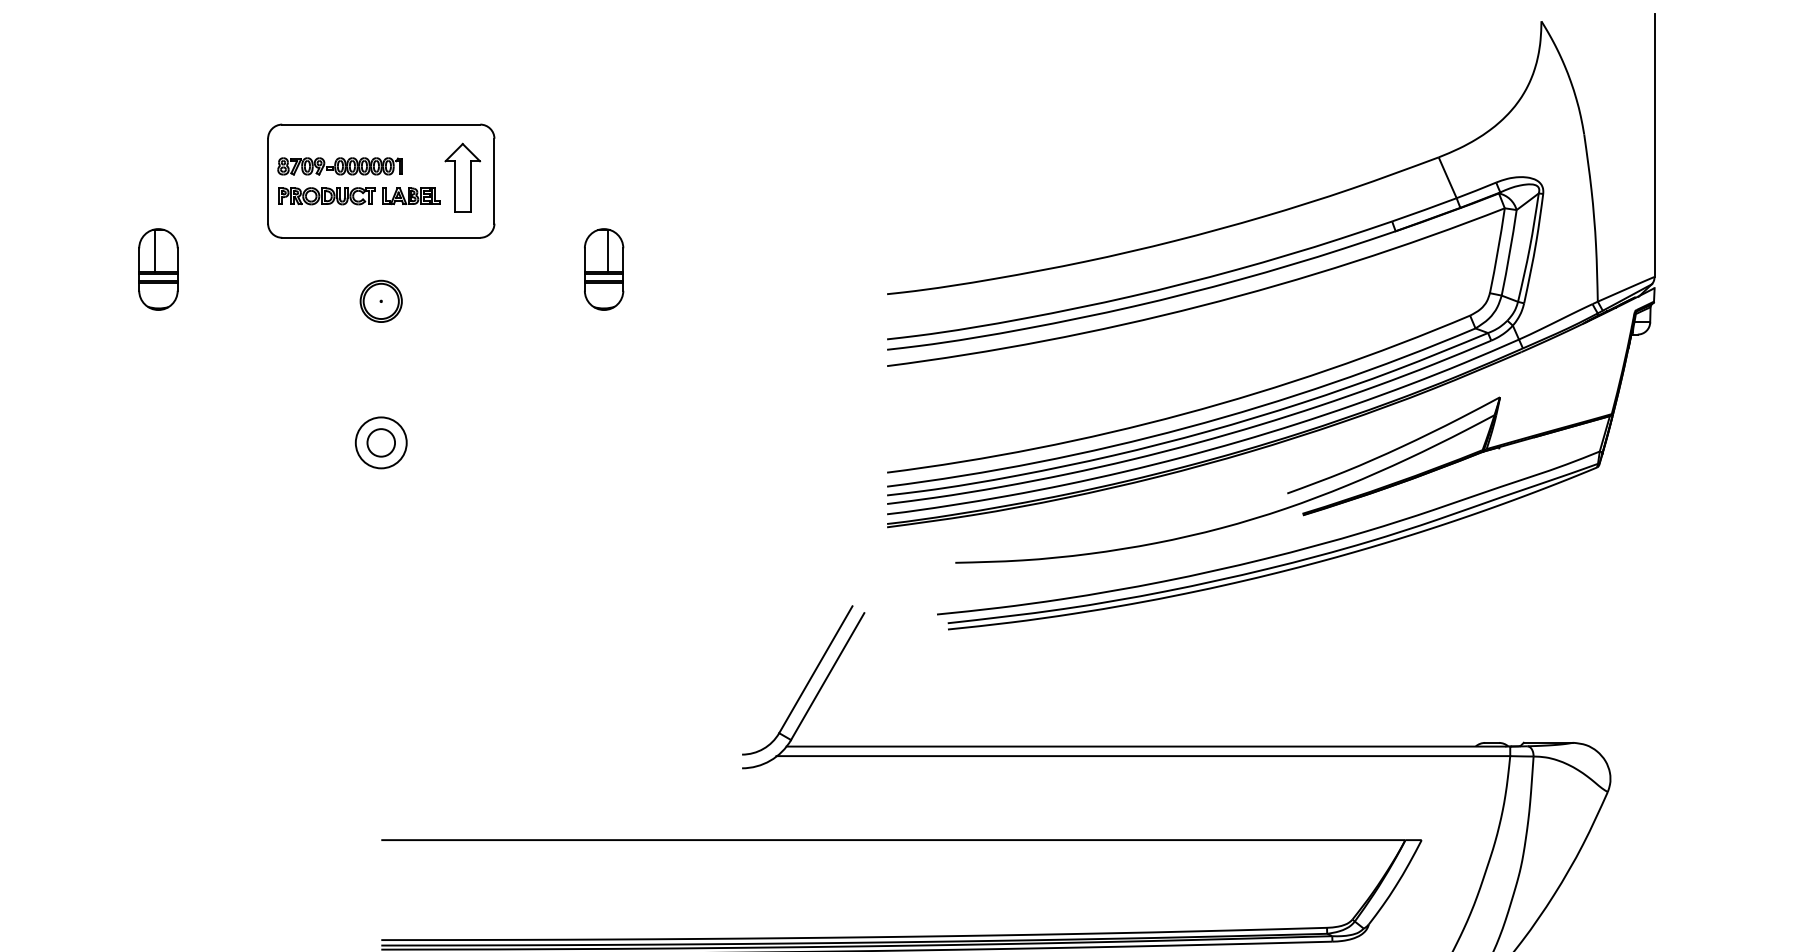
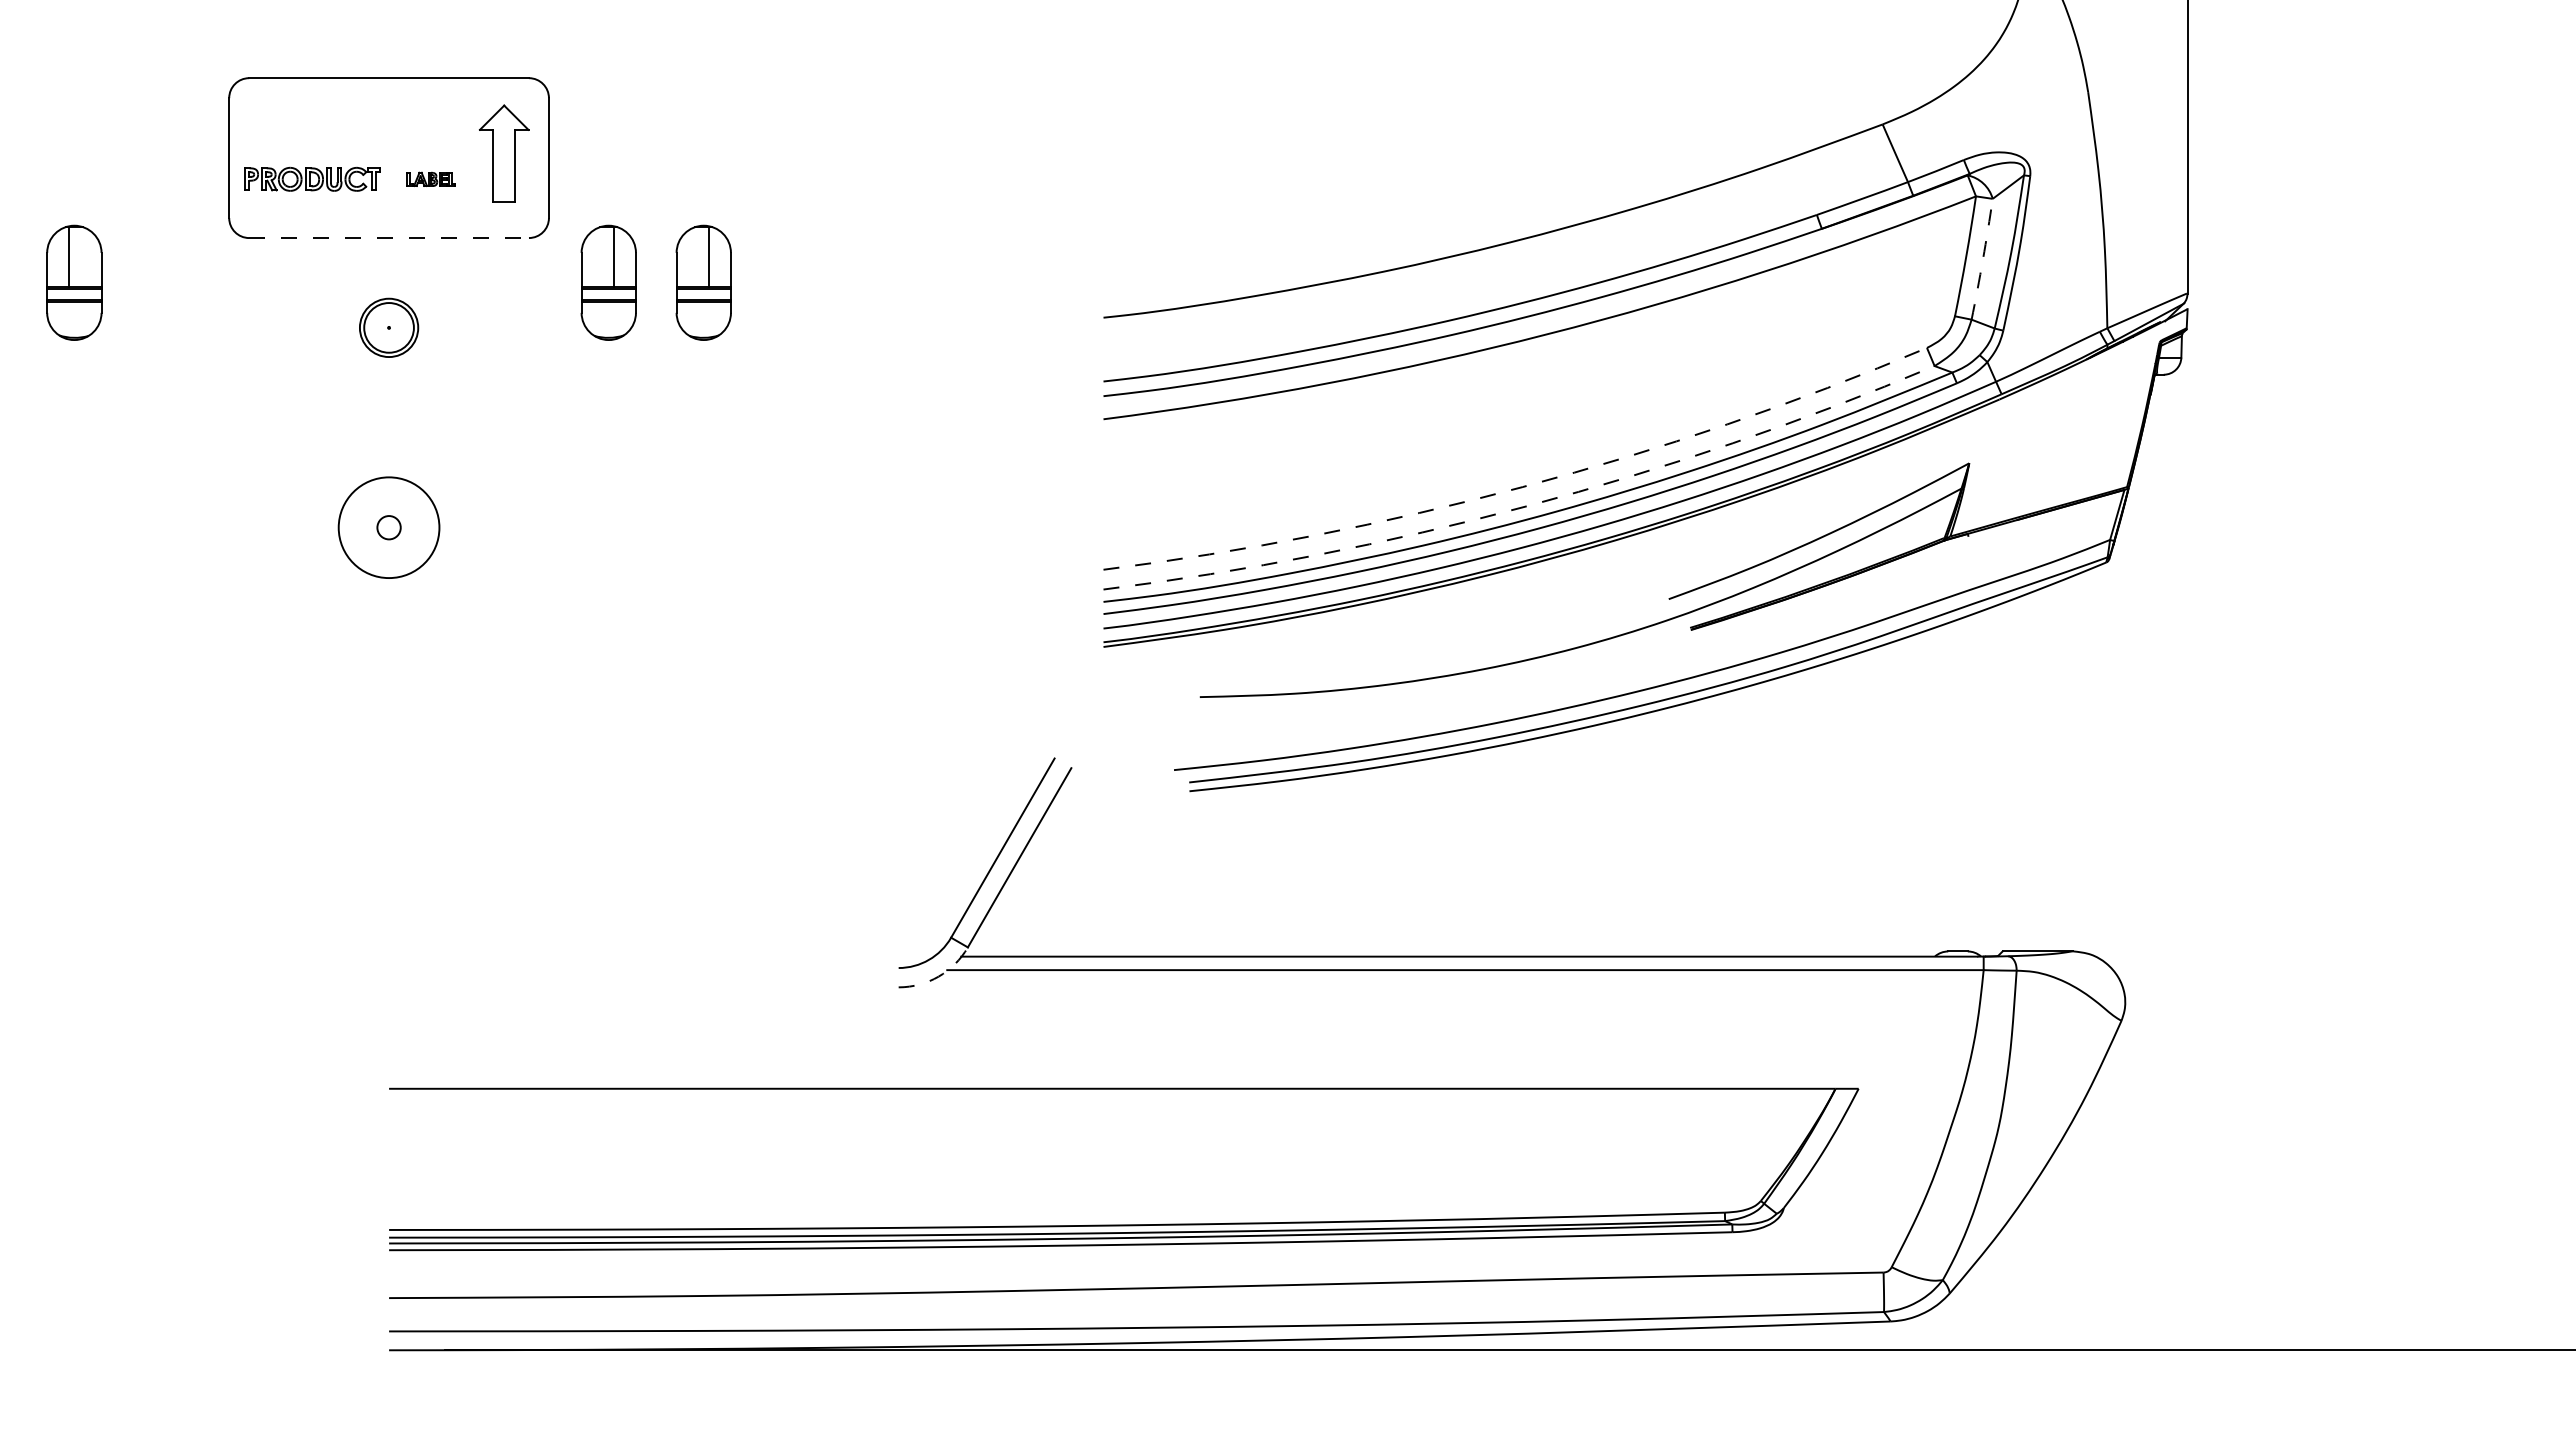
part: (339, 165) -> (330, 136), removed
part: (410, 196) -> (430, 179), size x0.6
line: (381, 238) -> (389, 238), solid -> dashed
arc: (1510, 252) -> (1983, 259), solid -> dashed
part: (536, 269) -> (608, 282), added
arc: (1183, 414) -> (1522, 487), solid -> dashed
arc: (1186, 427) -> (1526, 506), solid -> dashed
circle: (380, 442) -> (388, 527), size x0.6
circle: (381, 442) -> (389, 527), size x1.4
arc: (770, 760) -> (938, 976), solid -> dashed

